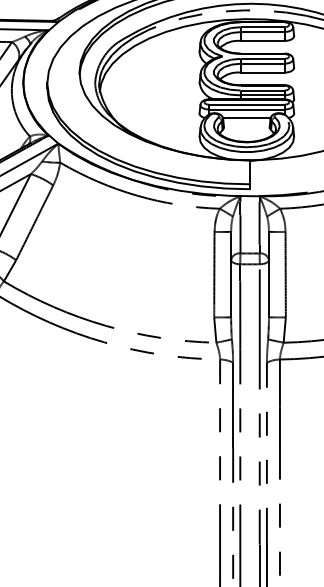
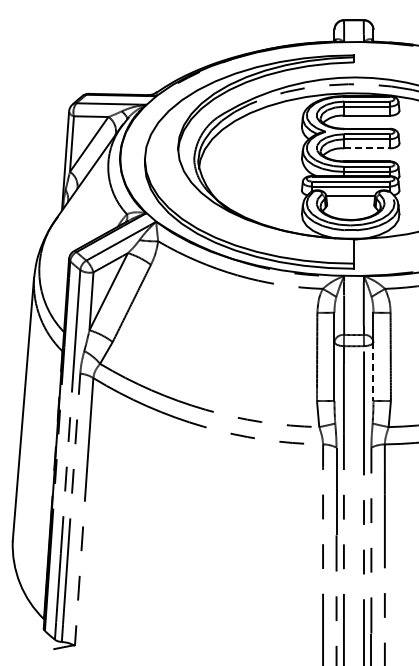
line: (263, 72) -> (367, 148), solid -> dashed
line: (268, 288) -> (373, 371), solid -> dashed

